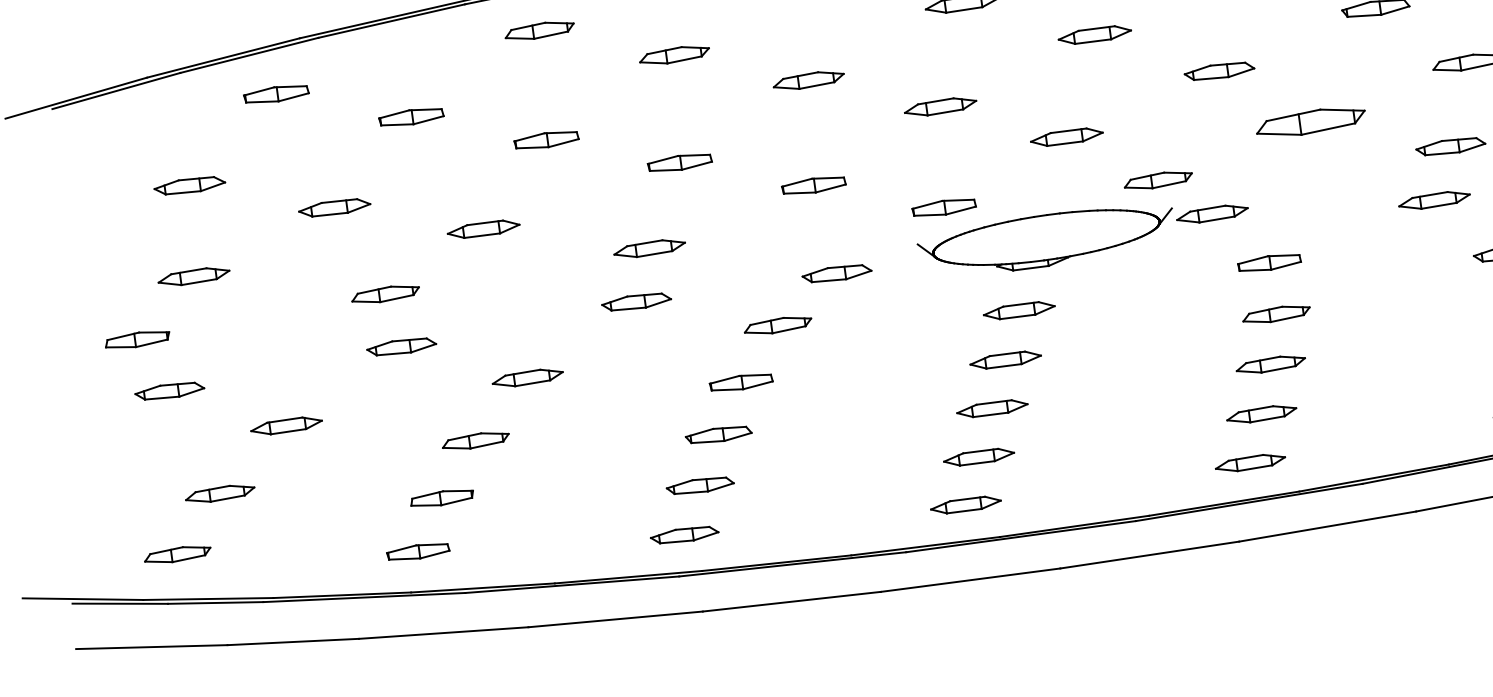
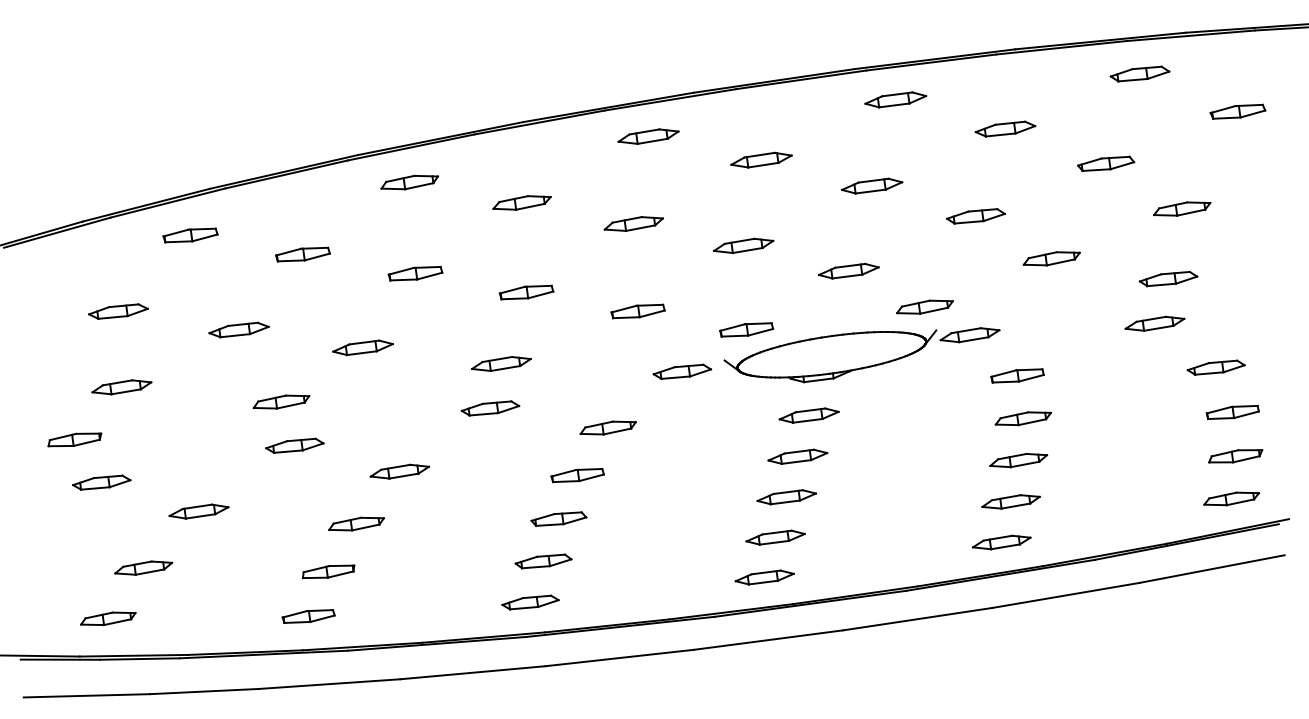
part: (1310, 121) -> (1051, 258), size x0.62
part: (837, 273) -> (682, 371), moved

